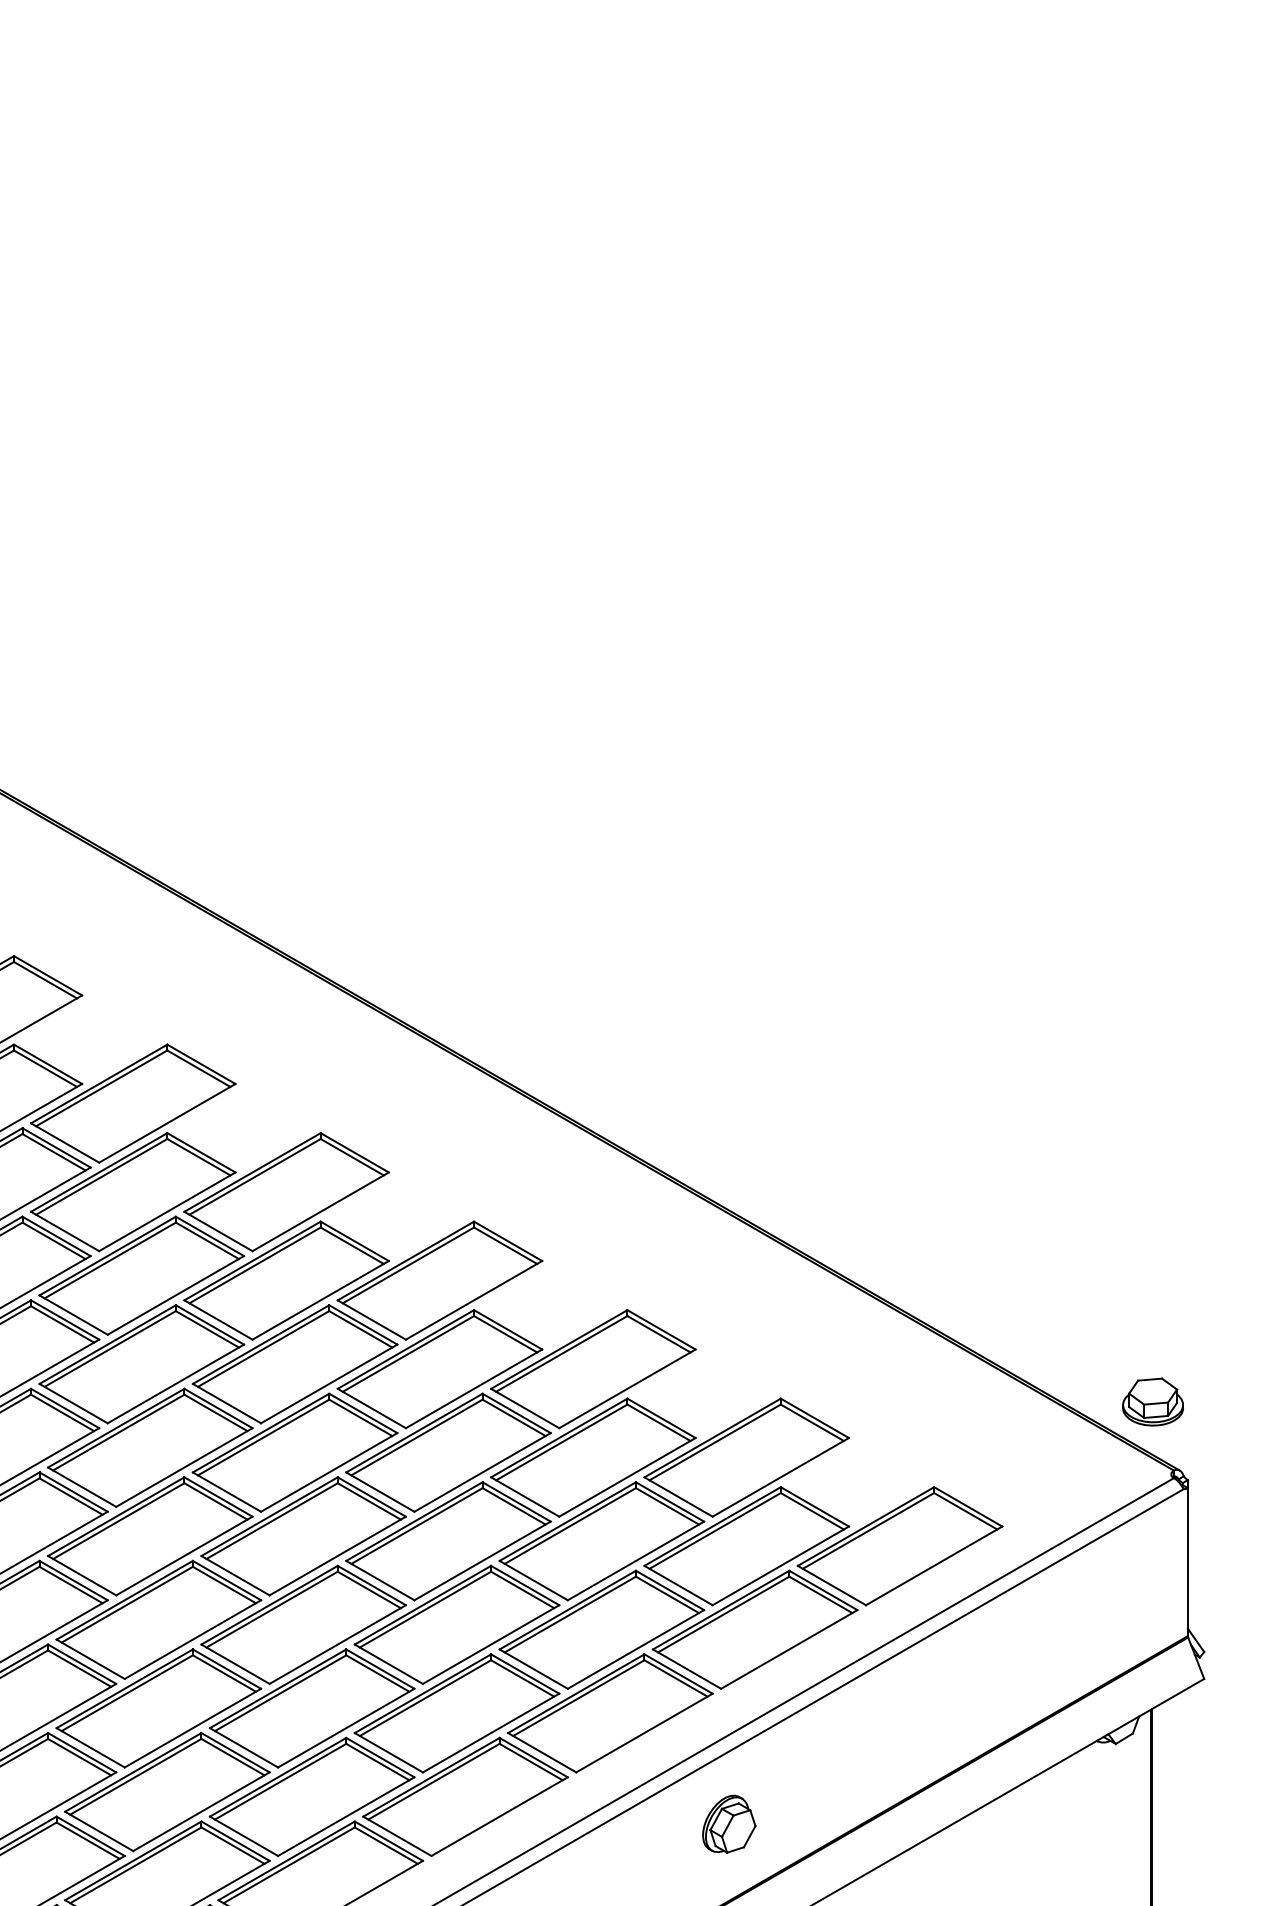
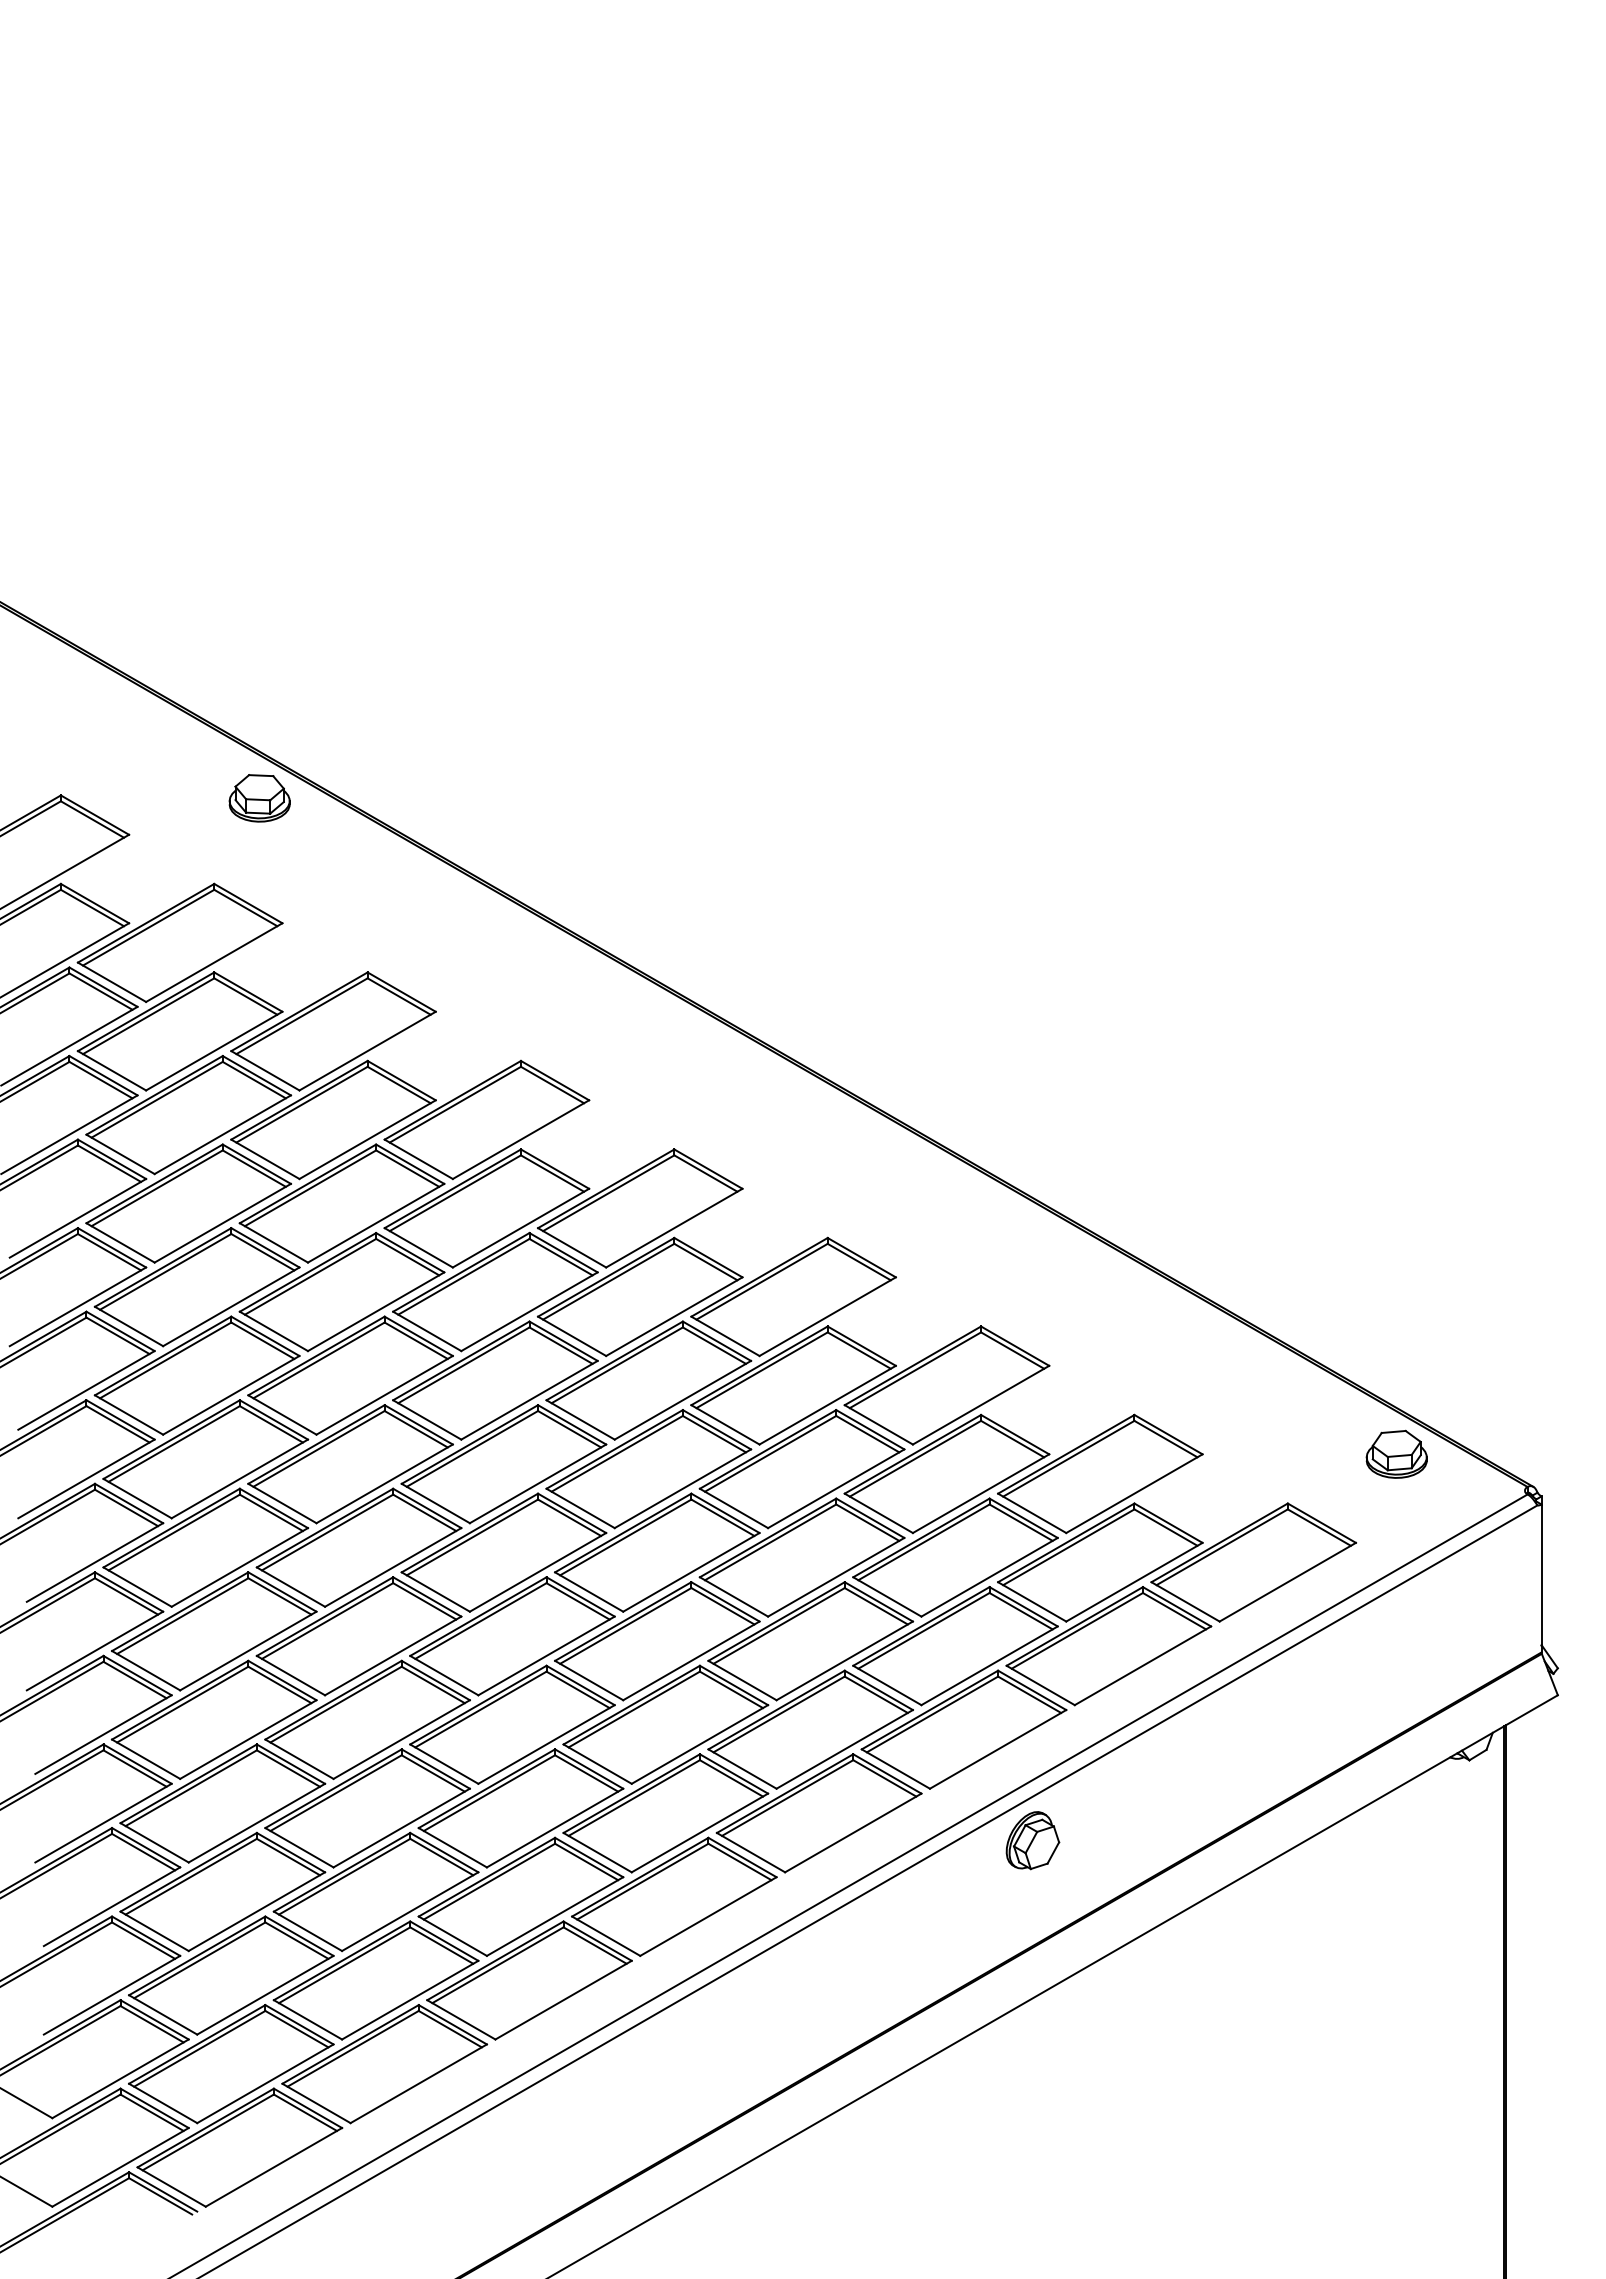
part: (1152, 1401) -> (1396, 1453), moved
part: (728, 1824) -> (1032, 1840), moved

